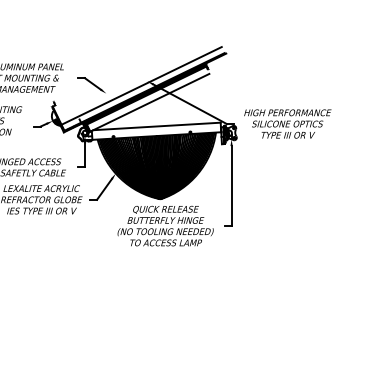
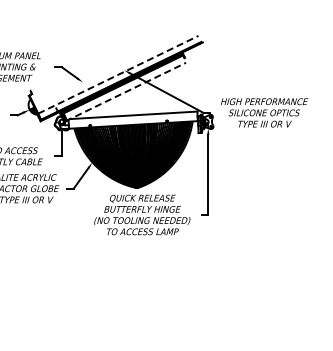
line: (142, 85) -> (119, 74), solid -> dashed
line: (149, 102) -> (126, 91), solid -> dashed

